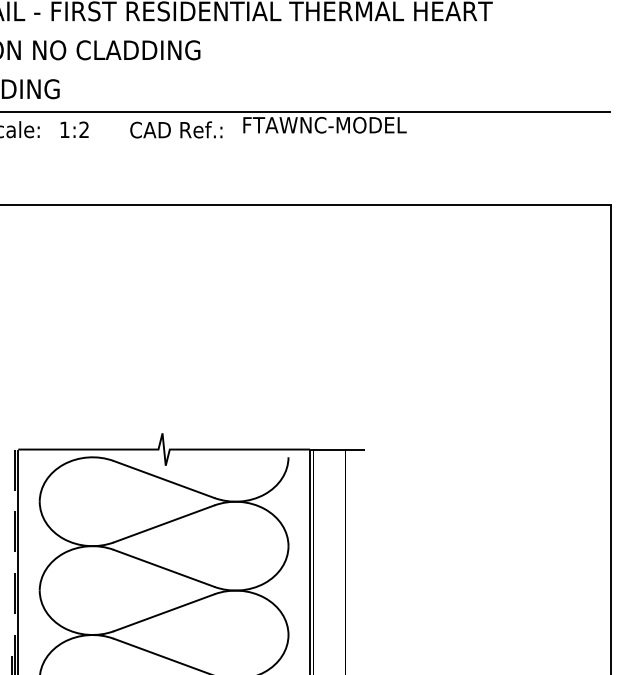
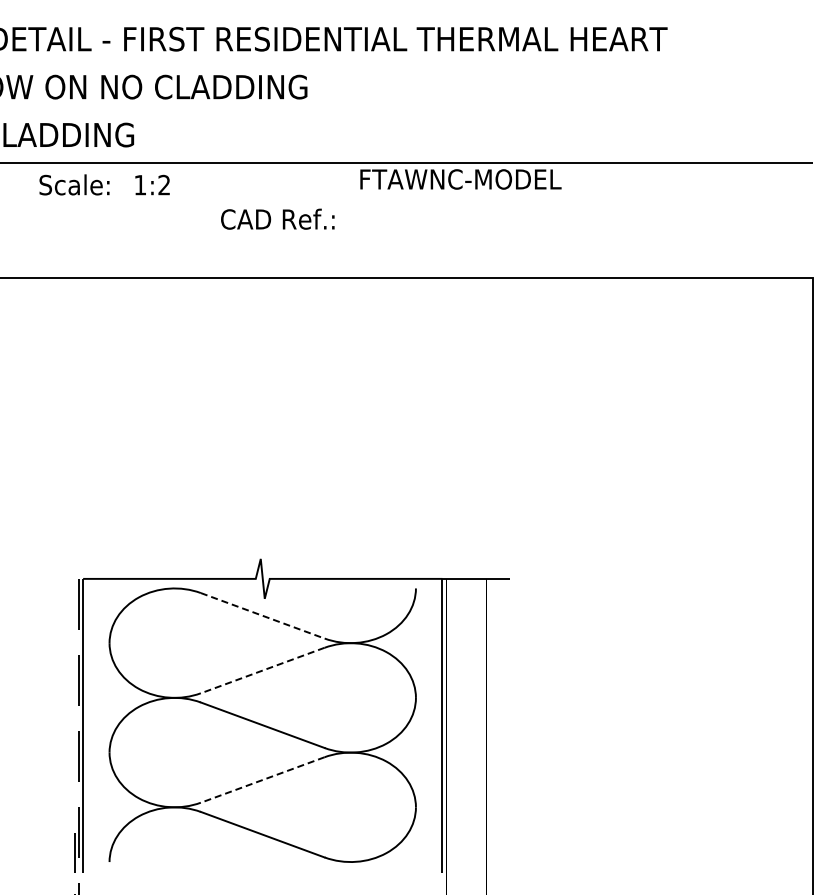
text: (176, 129) -> (277, 218), moved
line: (163, 479) -> (262, 615), solid -> dashed
line: (163, 523) -> (262, 670), solid -> dashed
line: (163, 612) -> (262, 779), solid -> dashed

